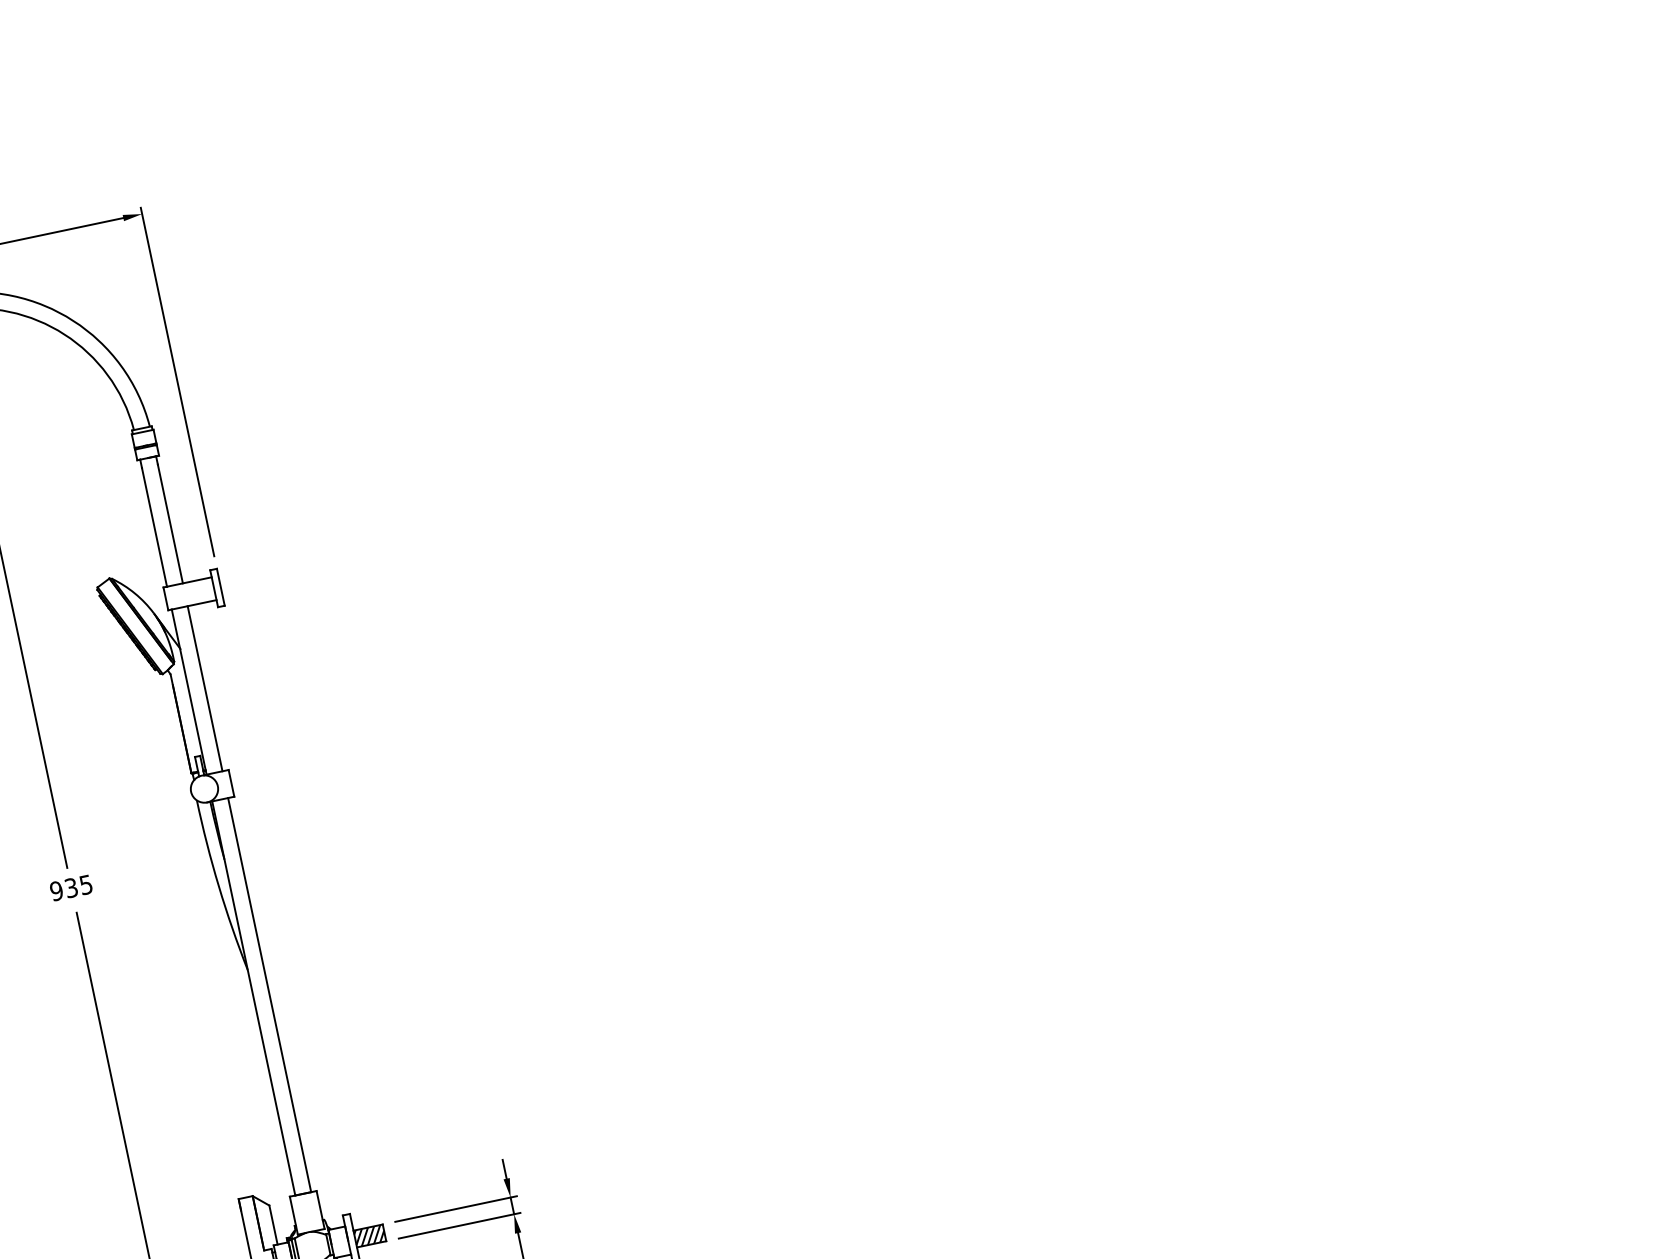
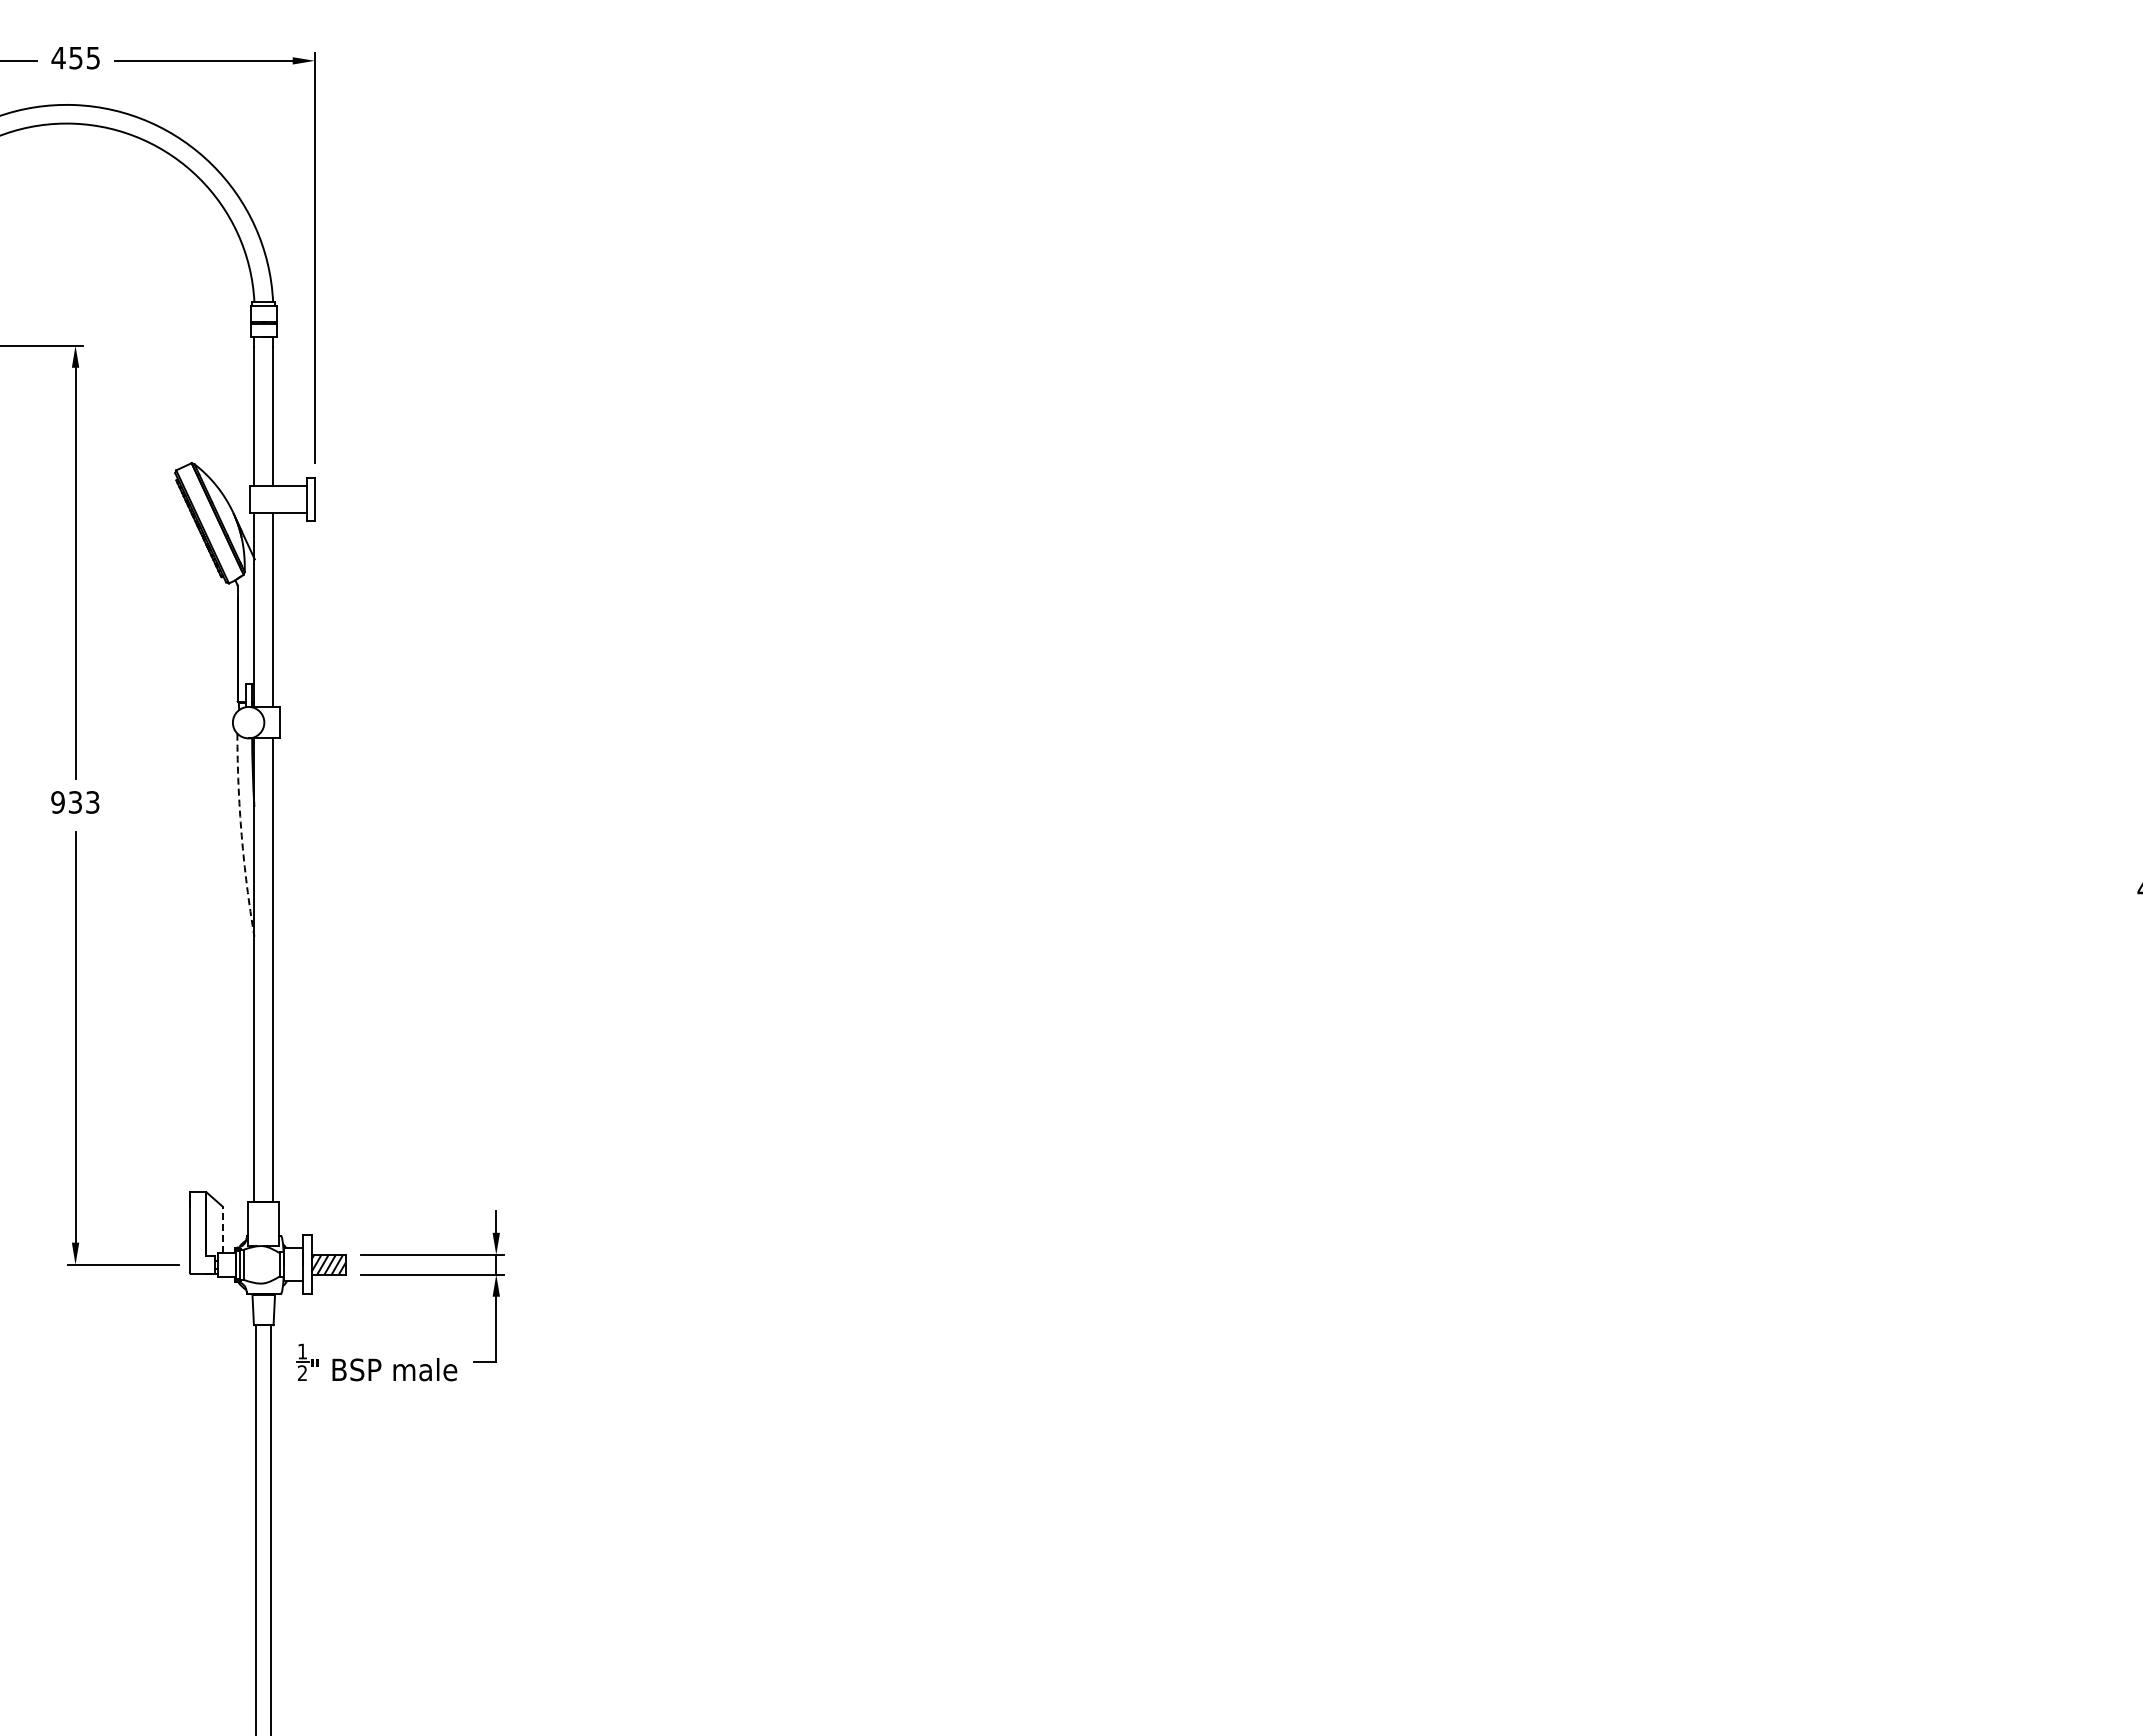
text: (85, 884) -> (92, 802), 935 -> 933
arc: (218, 886) -> (241, 835), solid -> dashed
line: (273, 1224) -> (222, 1229), solid -> dashed

